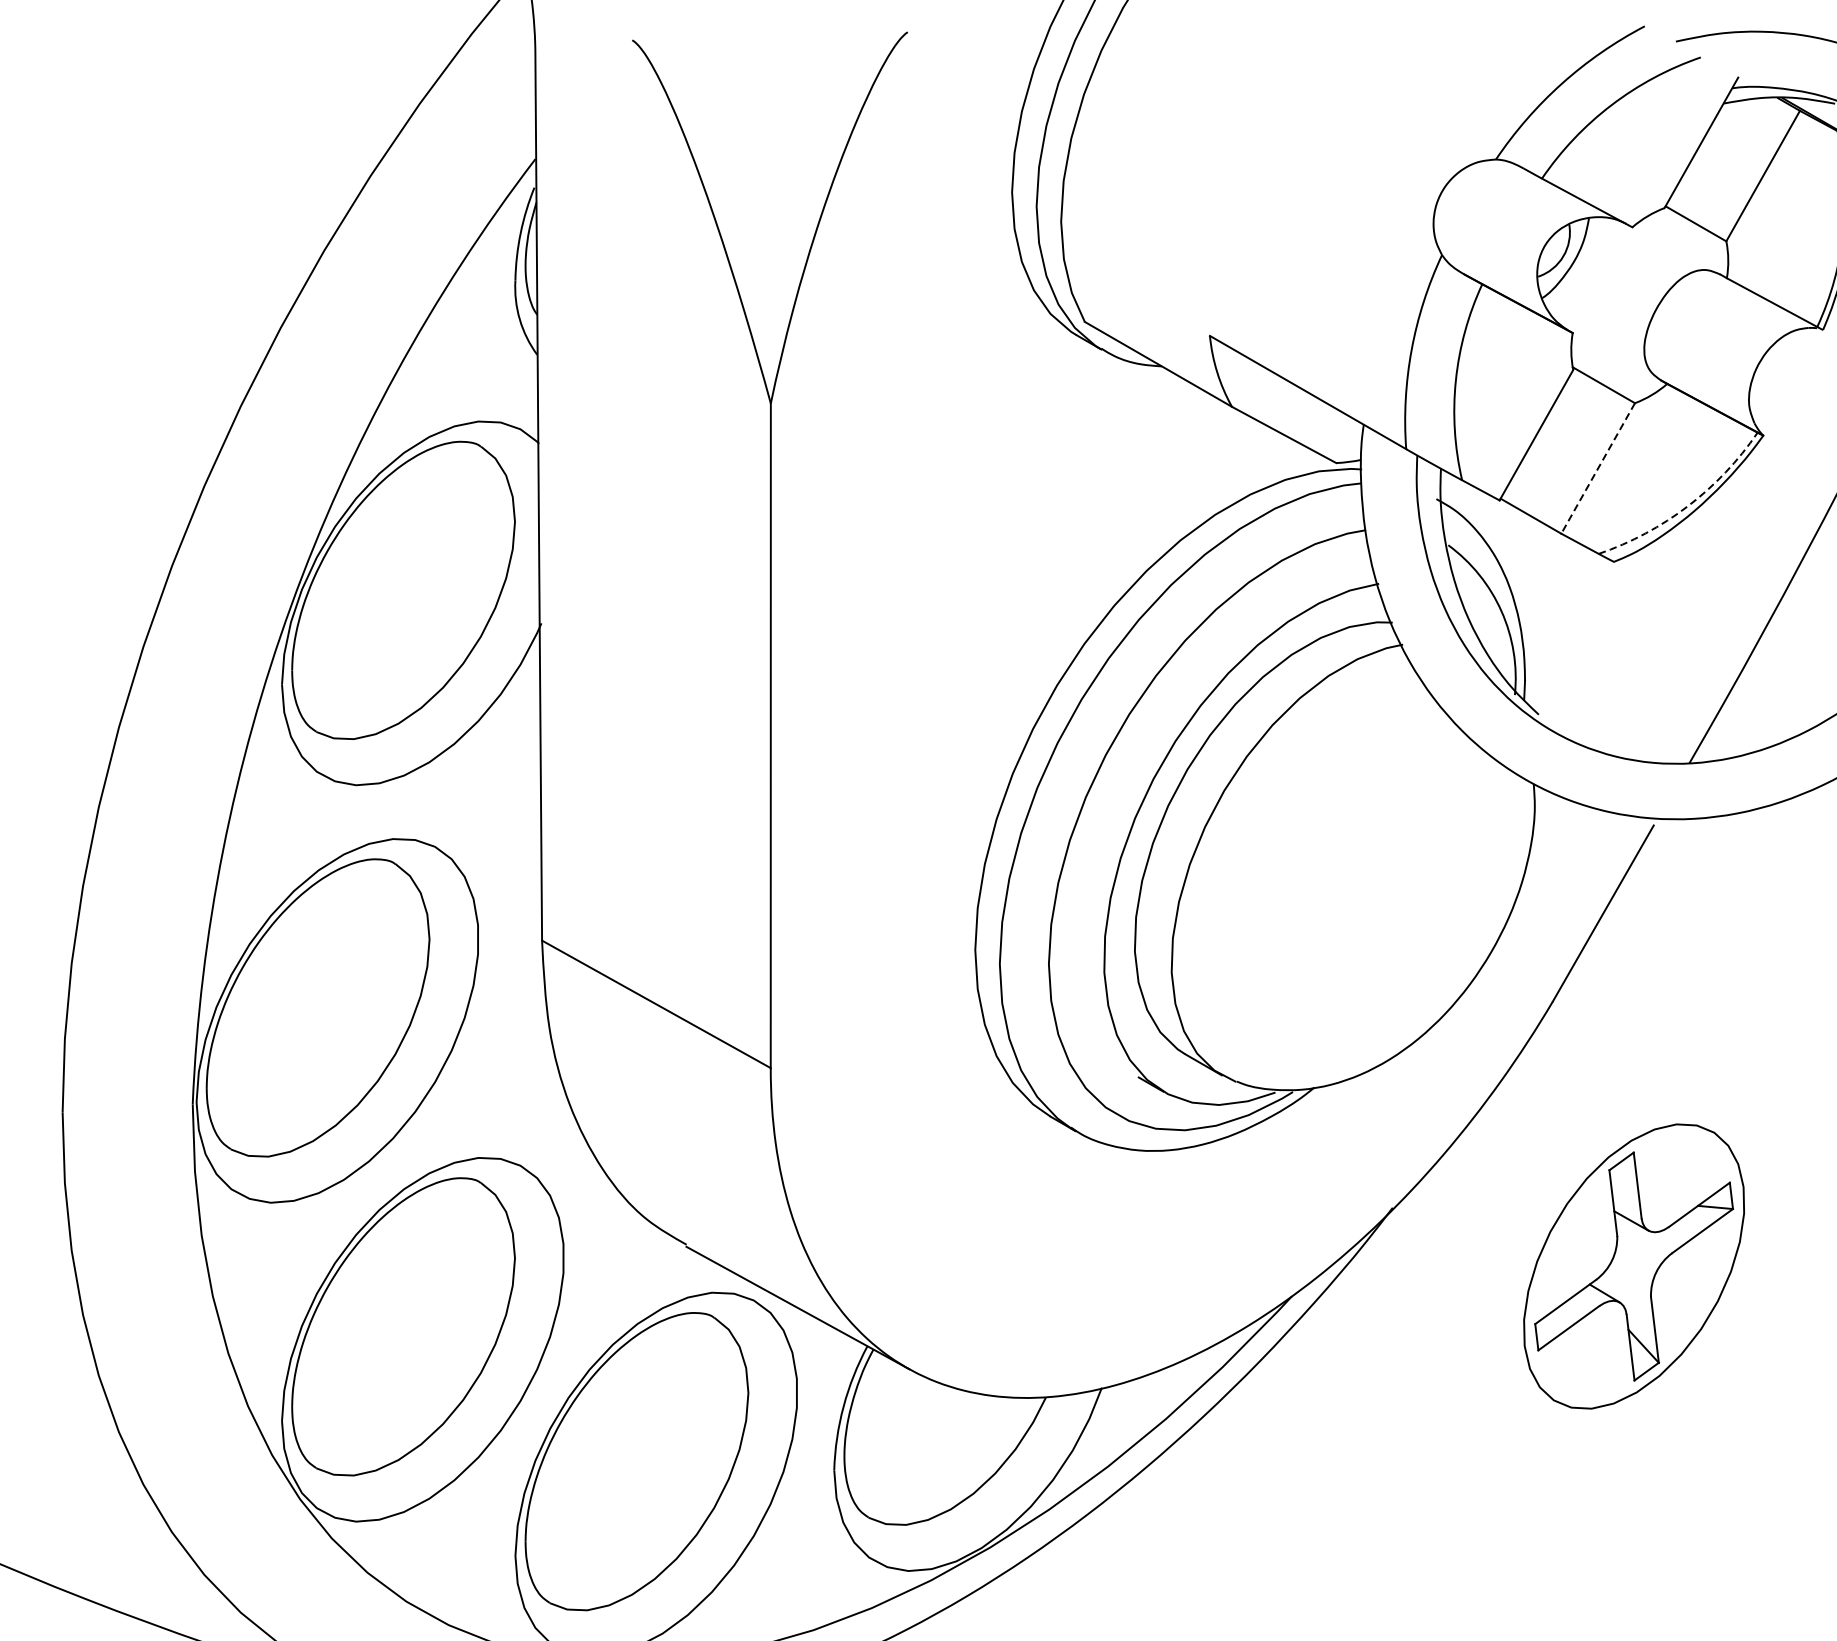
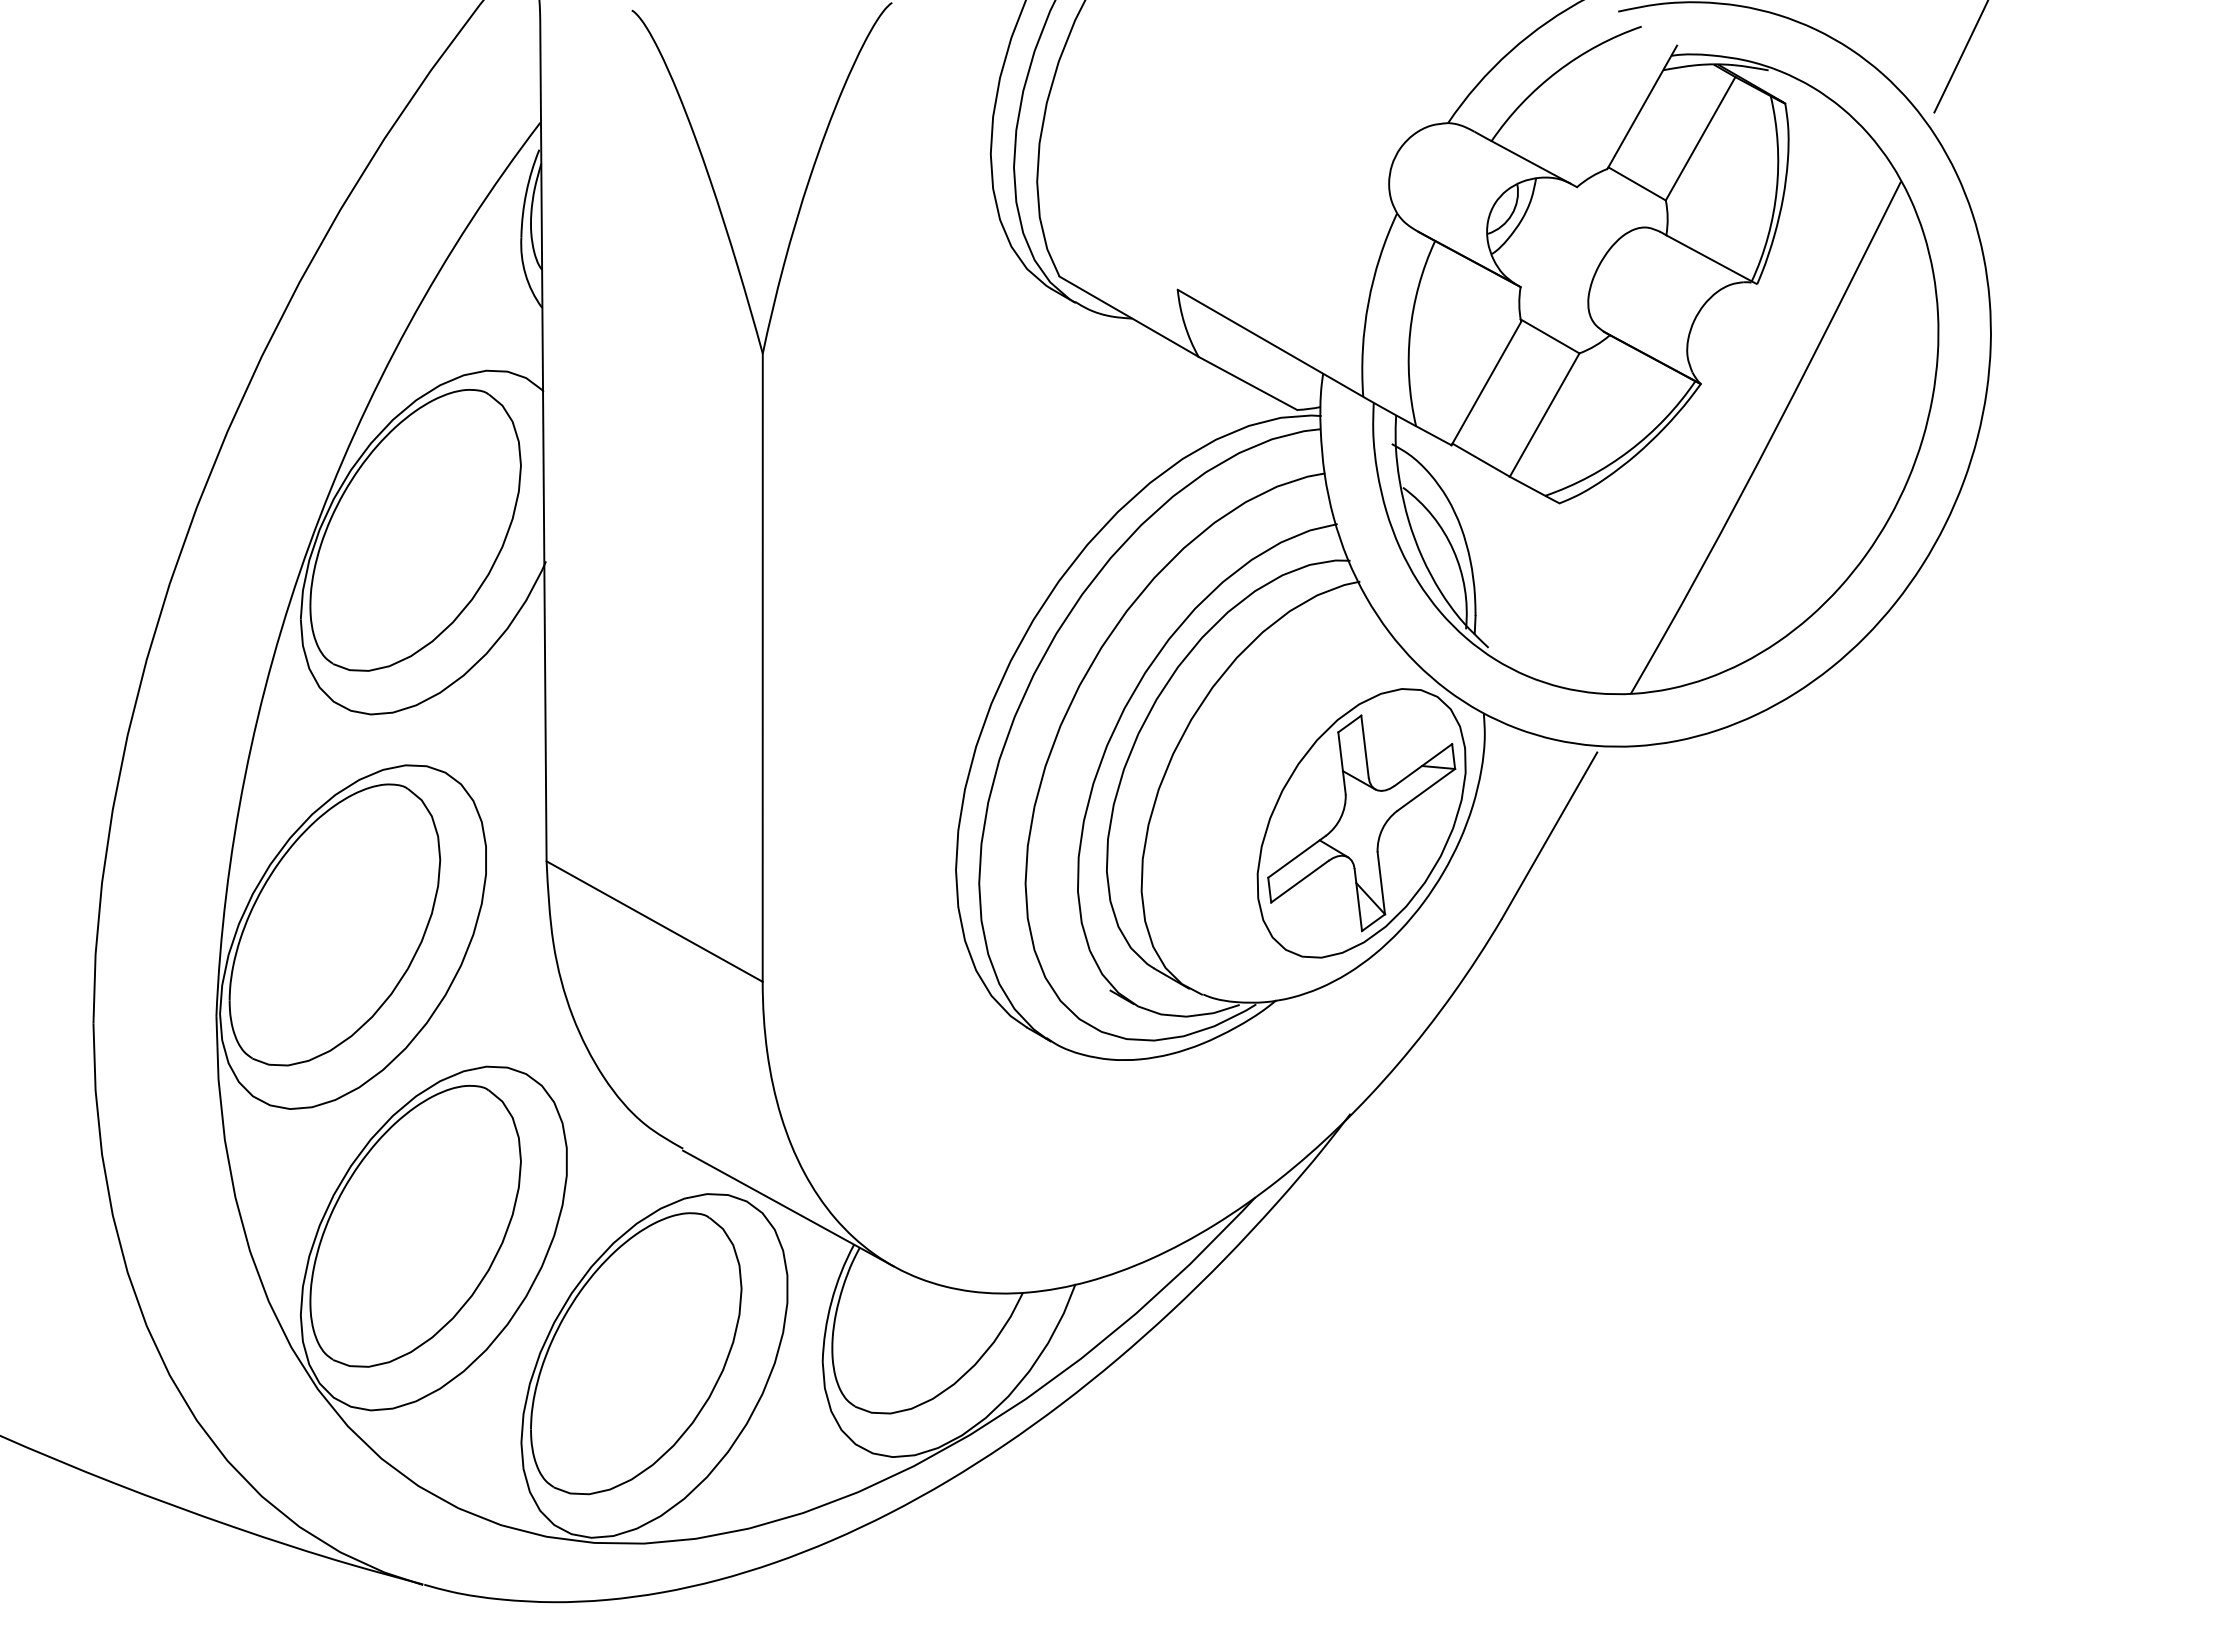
line: (1597, 468) -> (1544, 415), dashed -> solid
arc: (1687, 505) -> (1629, 450), dashed -> solid
part: (1633, 1266) -> (1361, 823), moved

